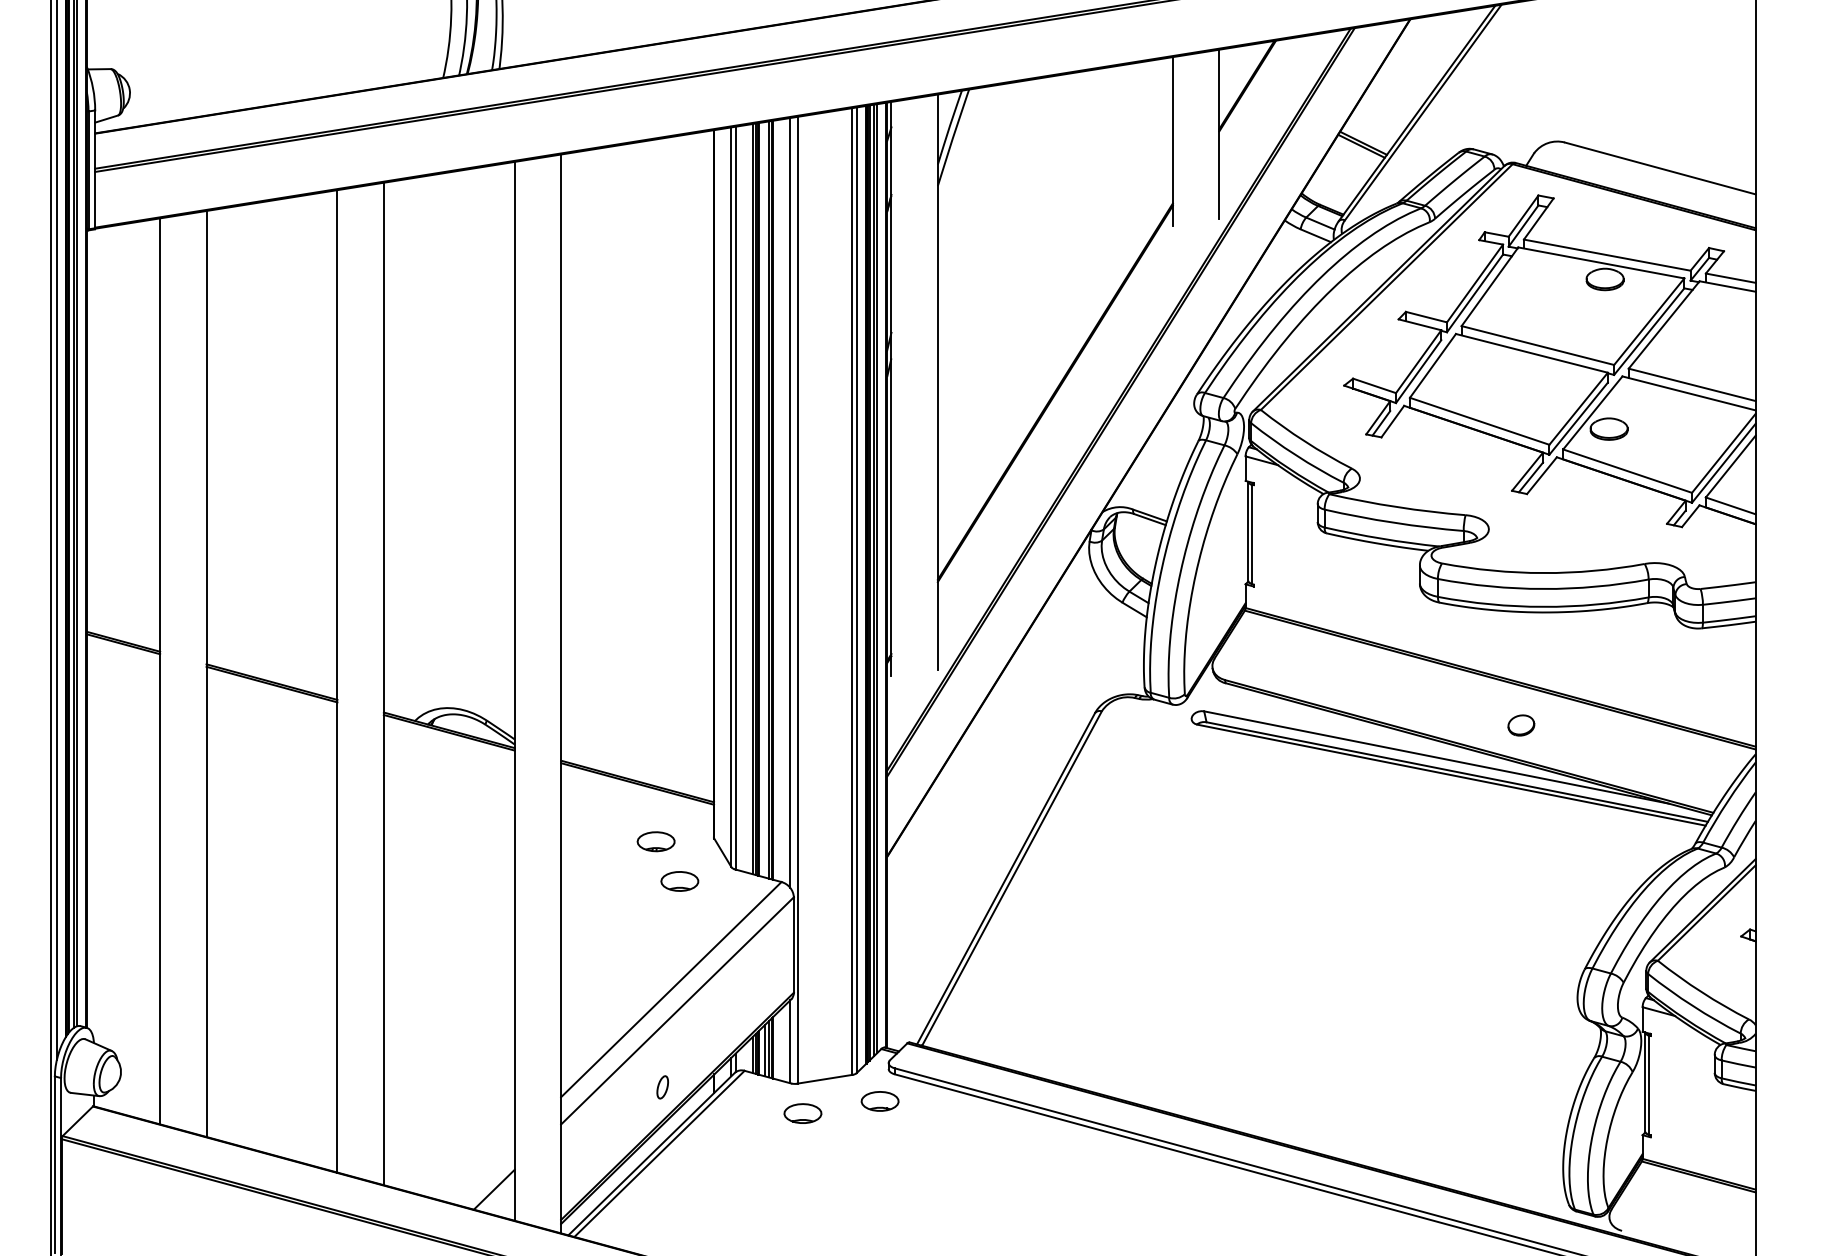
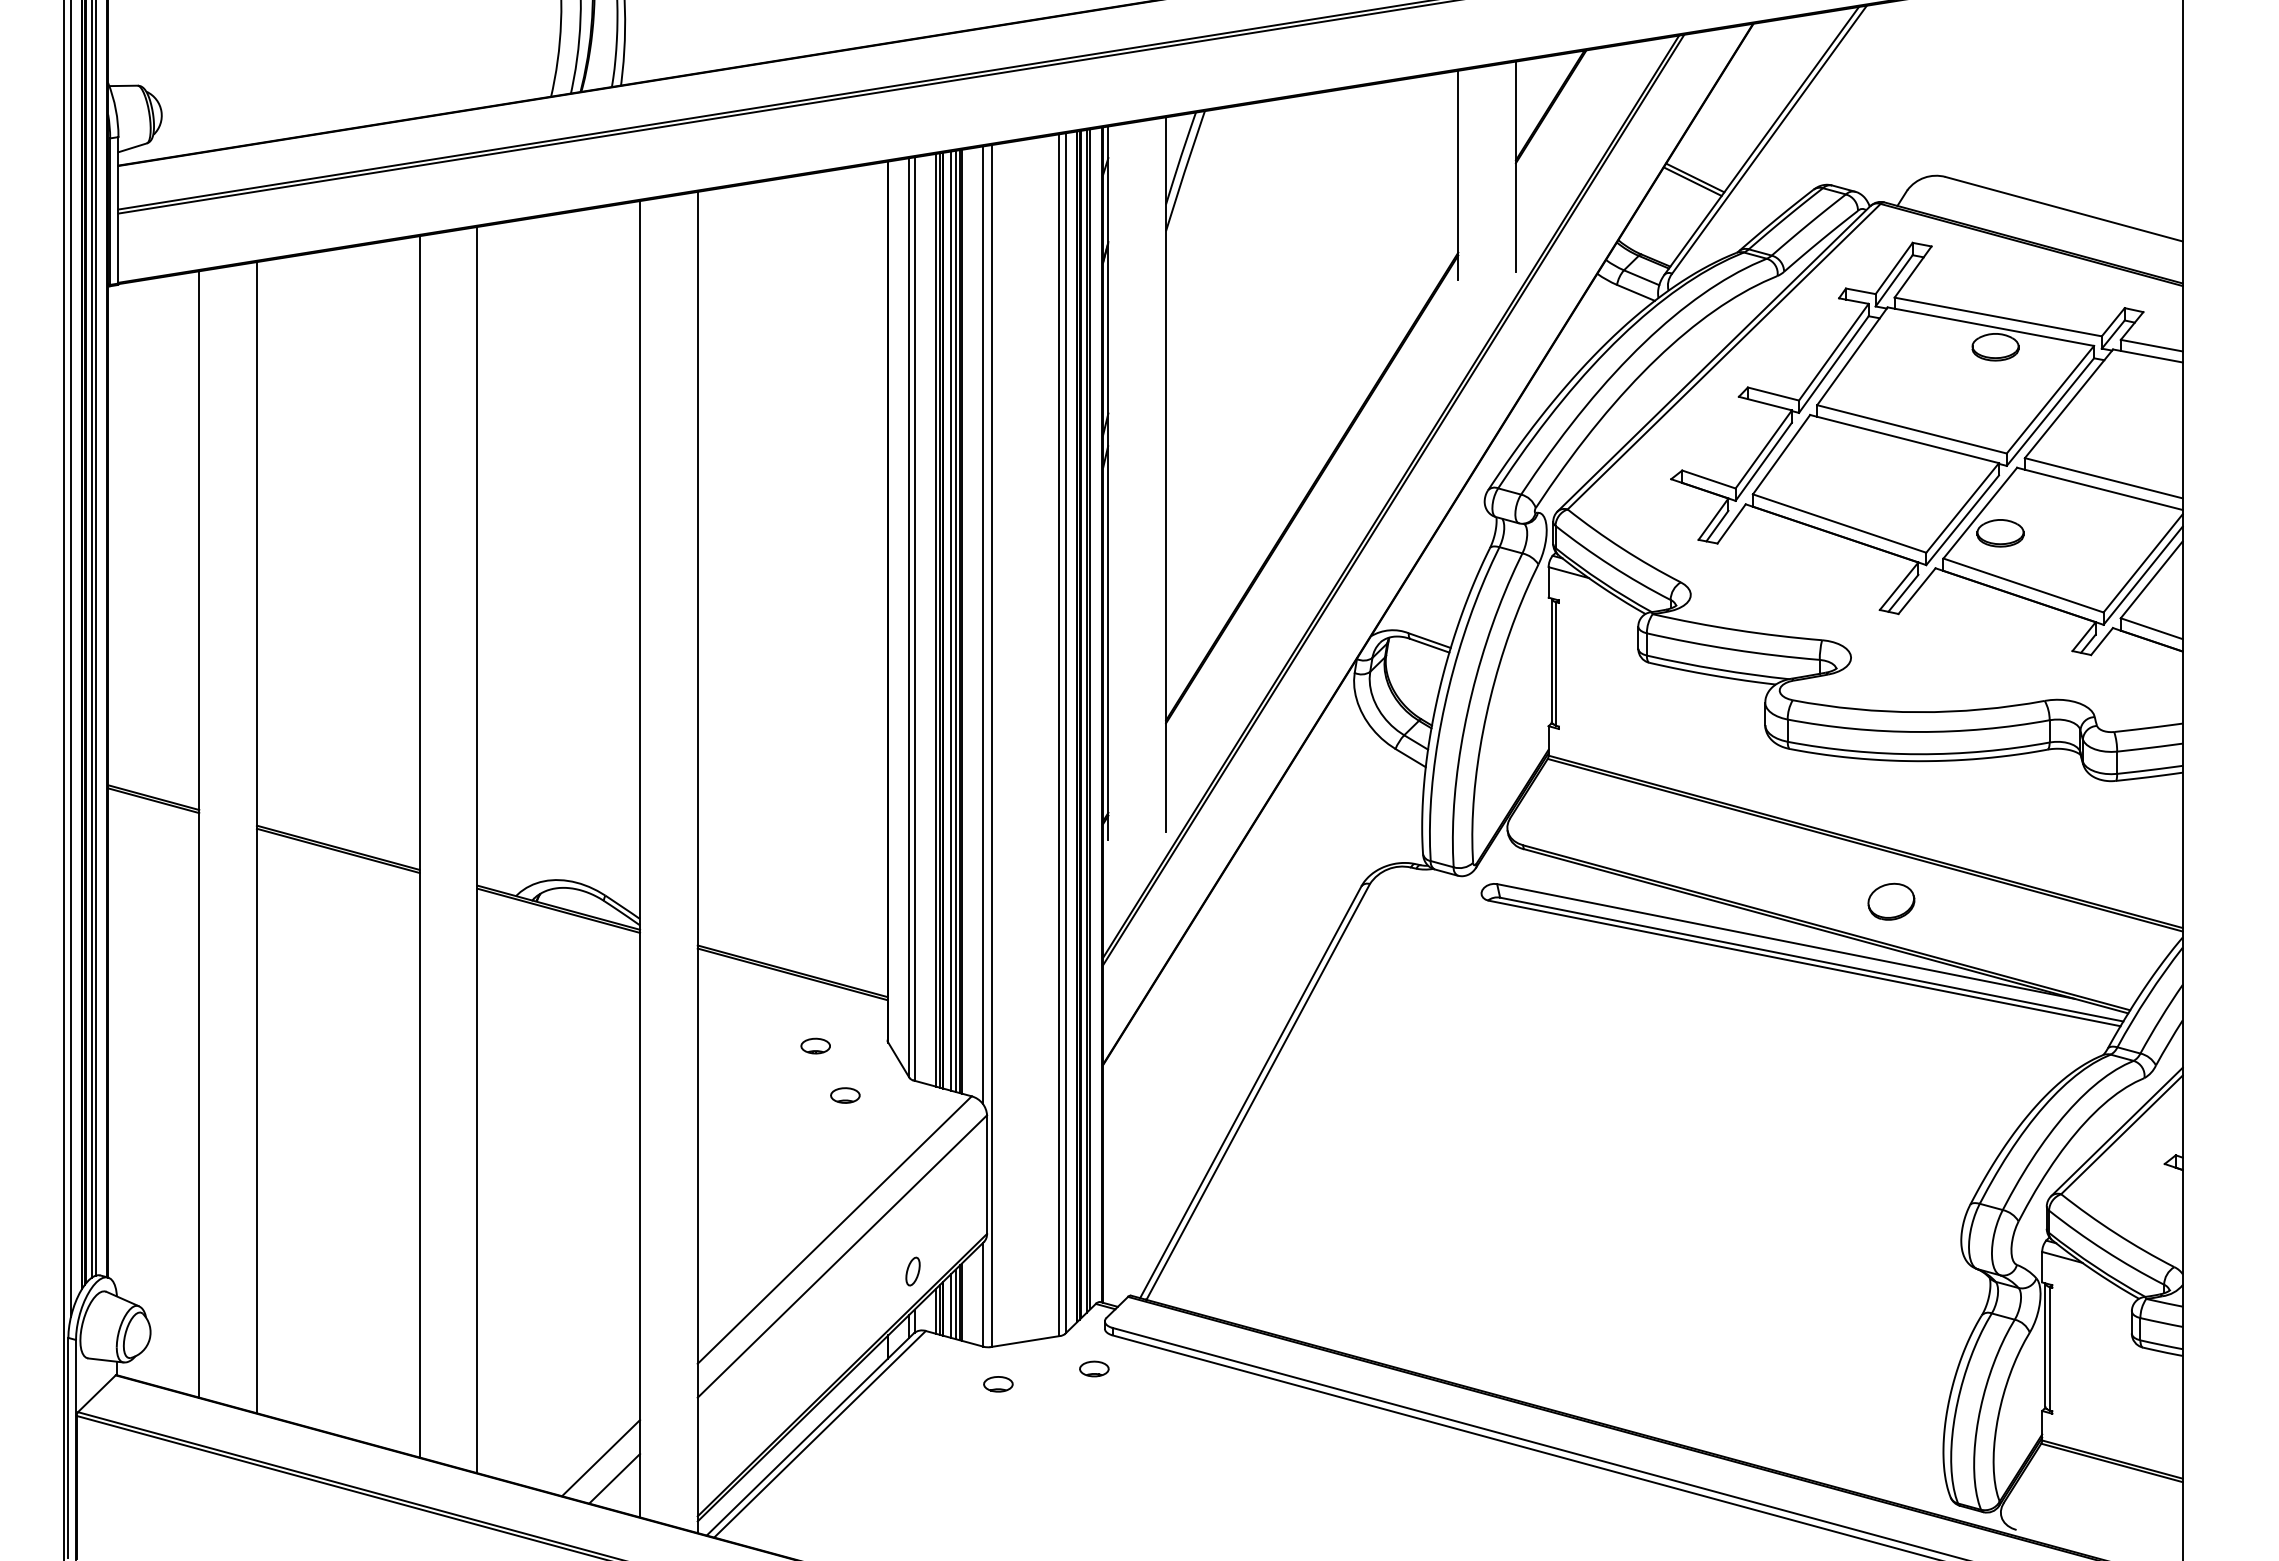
line: (765, 499) -> (951, 620), added
part: (1521, 725) -> (1891, 901), size x1.43
part: (655, 841) -> (815, 1045), size x0.62
part: (680, 881) -> (845, 1095), size x0.62
part: (662, 1087) -> (912, 1271), moved
part: (880, 1100) -> (1094, 1368), size x0.62
part: (803, 1113) -> (998, 1384), size x0.62
line: (483, 1173) -> (601, 1458), added

